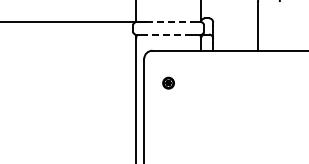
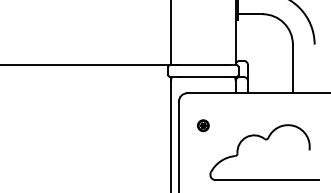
line: (168, 21) -> (203, 64), dashed -> solid
line: (167, 34) -> (202, 77), dashed -> solid
part: (230, 97) -> (265, 140), added

